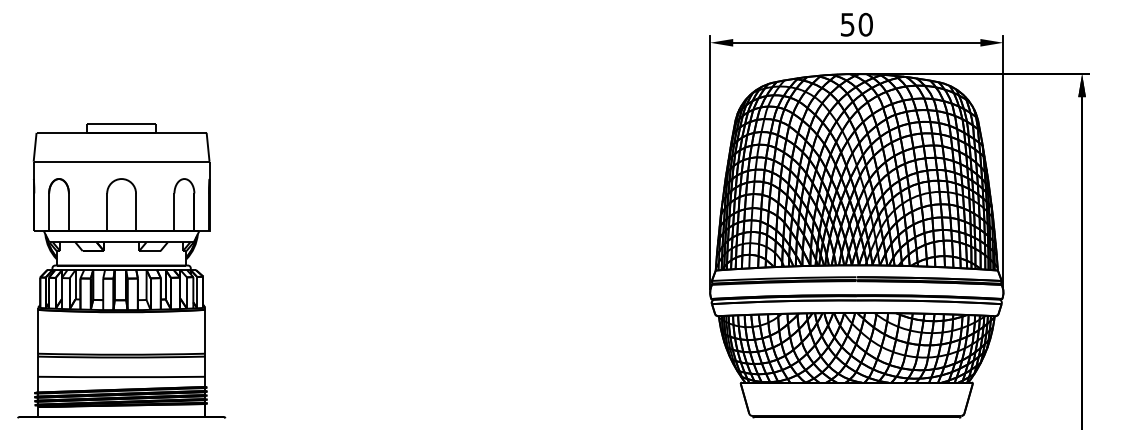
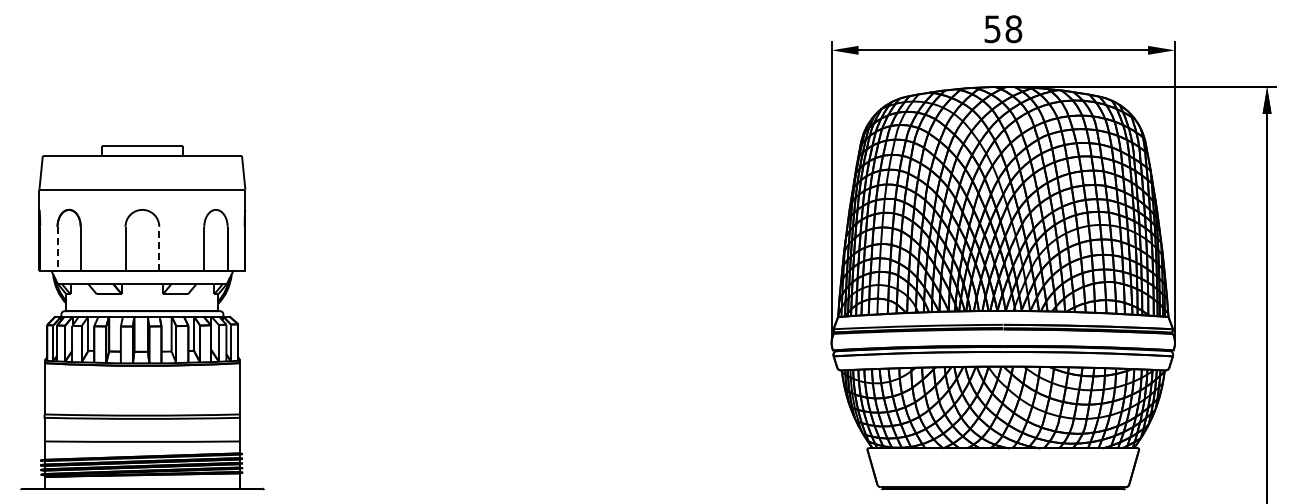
text: (865, 24) -> (1013, 28), 50 -> 58
line: (49, 212) -> (57, 248), solid -> dashed
line: (136, 212) -> (159, 248), solid -> dashed

